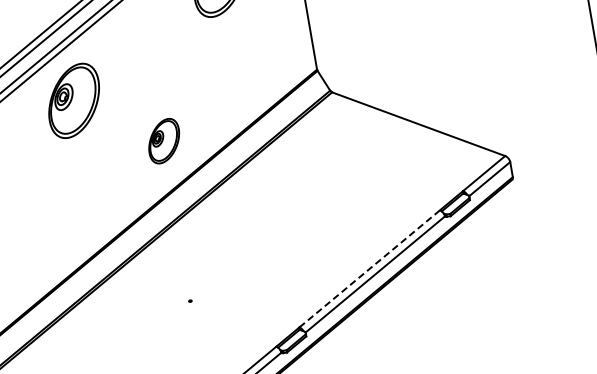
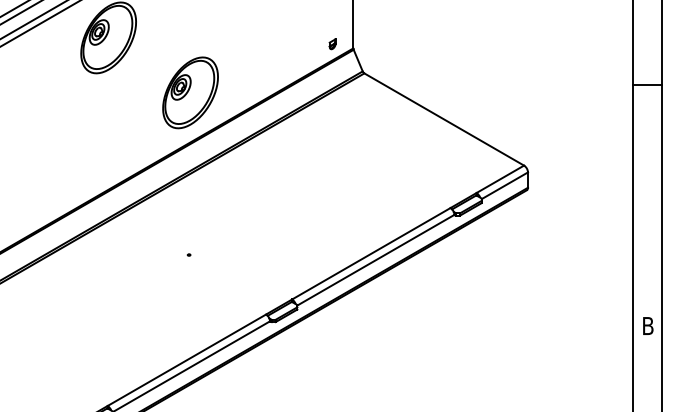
part: (295, 69) -> (332, 44), added
part: (164, 140) -> (190, 92), size x1.67
line: (369, 268) -> (371, 253), dashed -> solid

